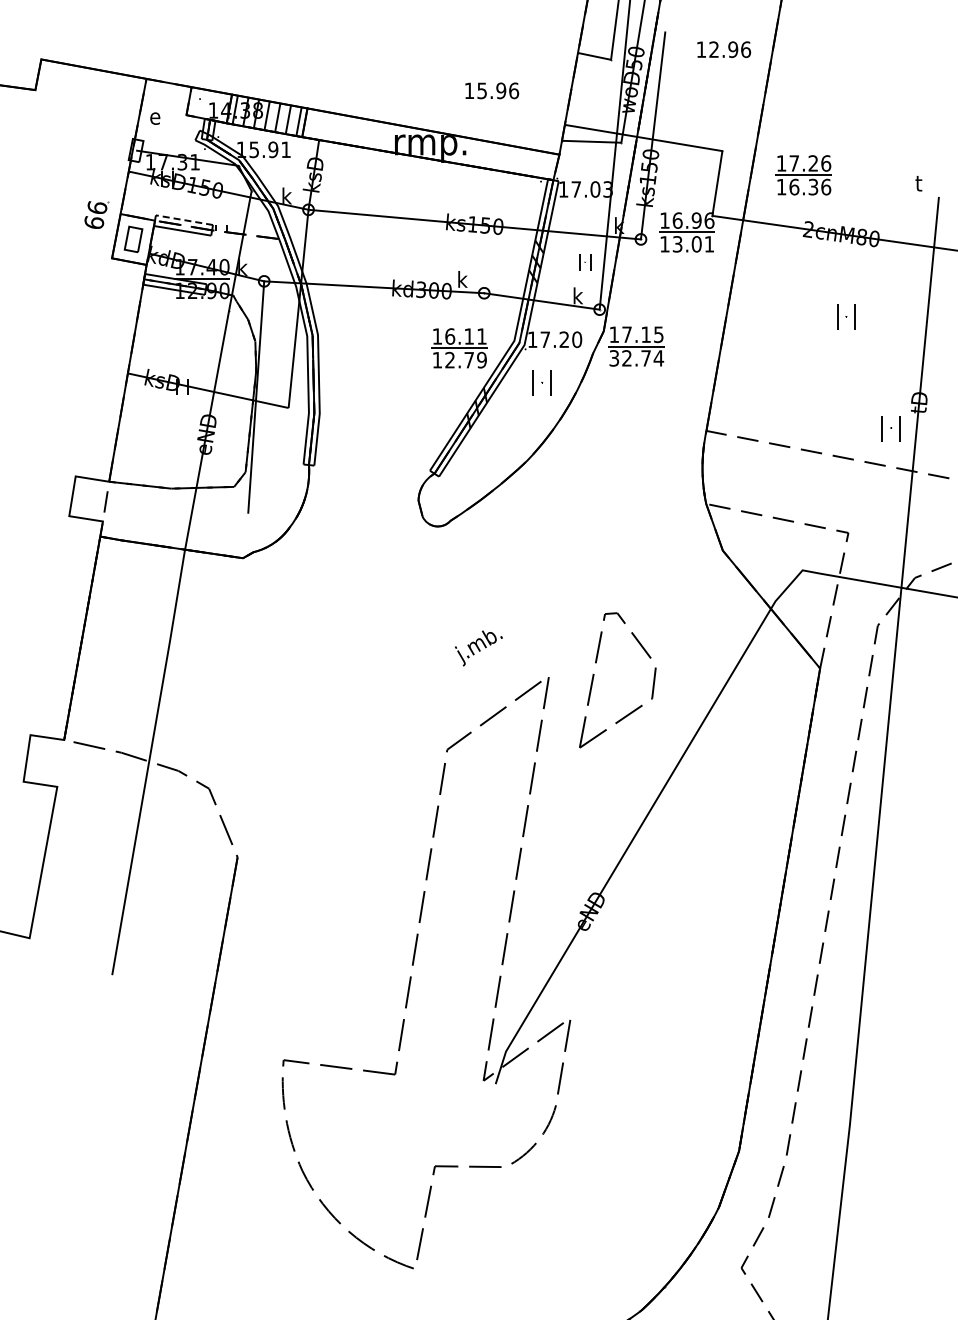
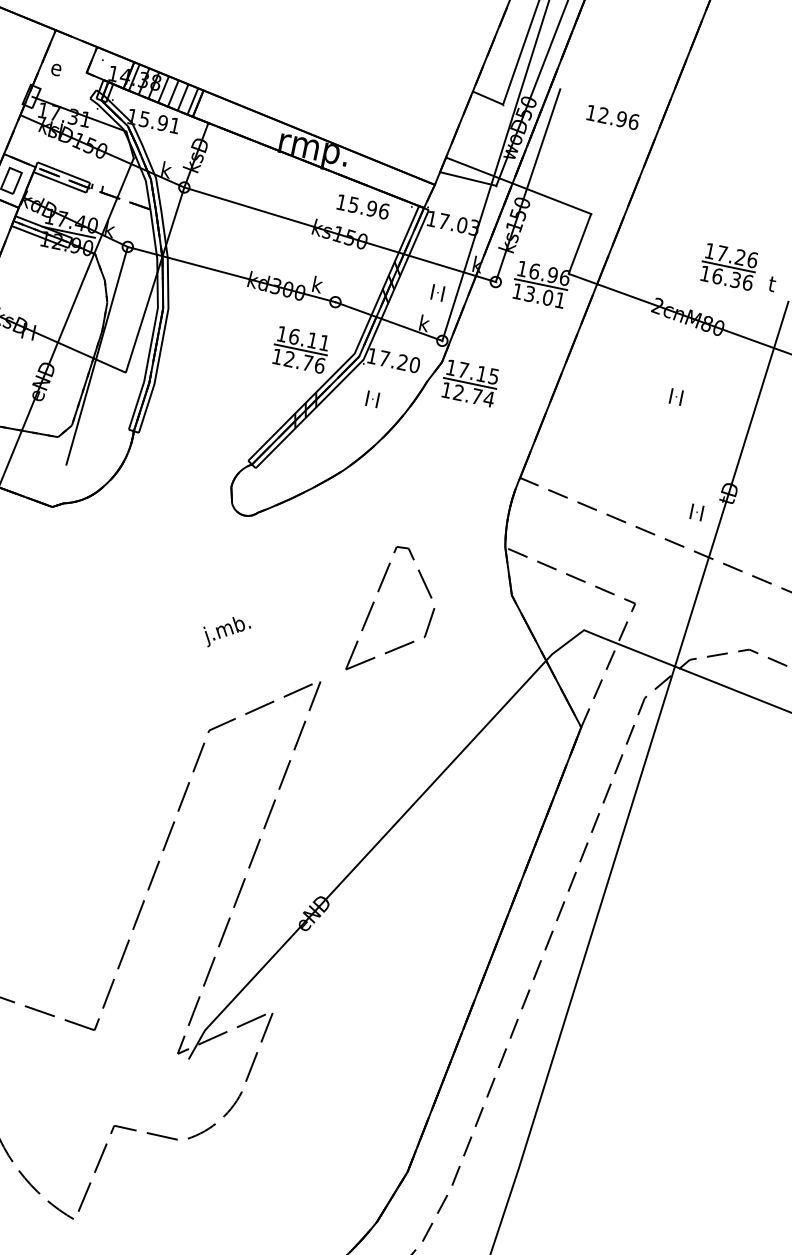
text: (492, 90) -> (363, 206), moved
part: (803, 175) -> (728, 267), moved
line: (184, 220) -> (63, 172), dashed -> solid
part: (846, 316) -> (676, 396), size x0.62
text: (614, 358) -> (446, 390), 32.74 -> 12.74
text: (482, 359) -> (320, 365), 12.79 -> 12.76
part: (541, 382) -> (372, 398), size x0.62
part: (891, 428) -> (697, 512), size x0.62
text: (478, 648) -> (225, 633), moved
part: (594, 676) -> (374, 604), moved

